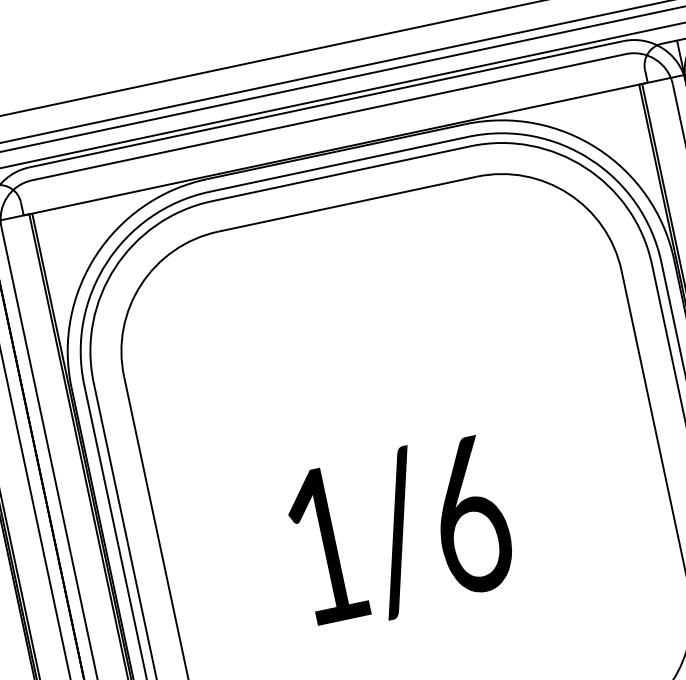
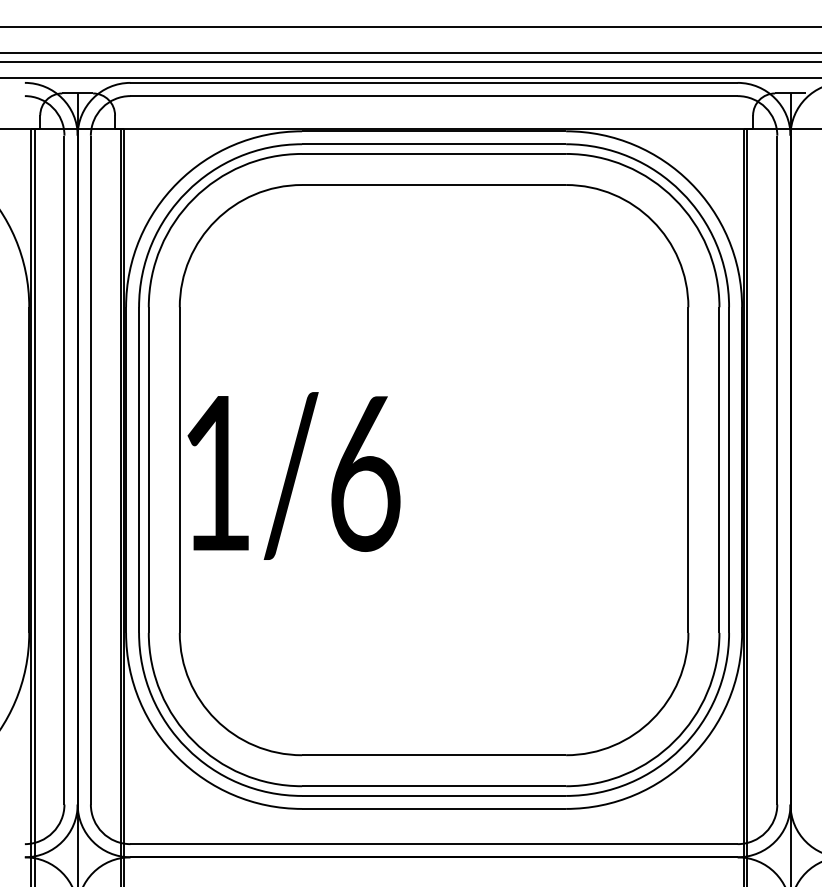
text: (400, 531) -> (293, 475), moved

